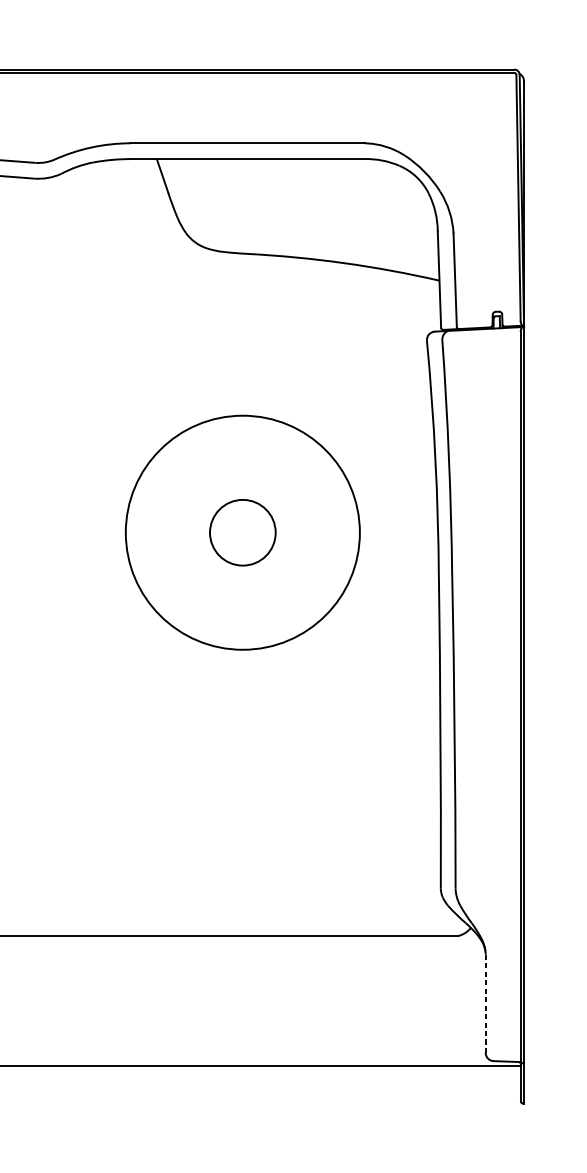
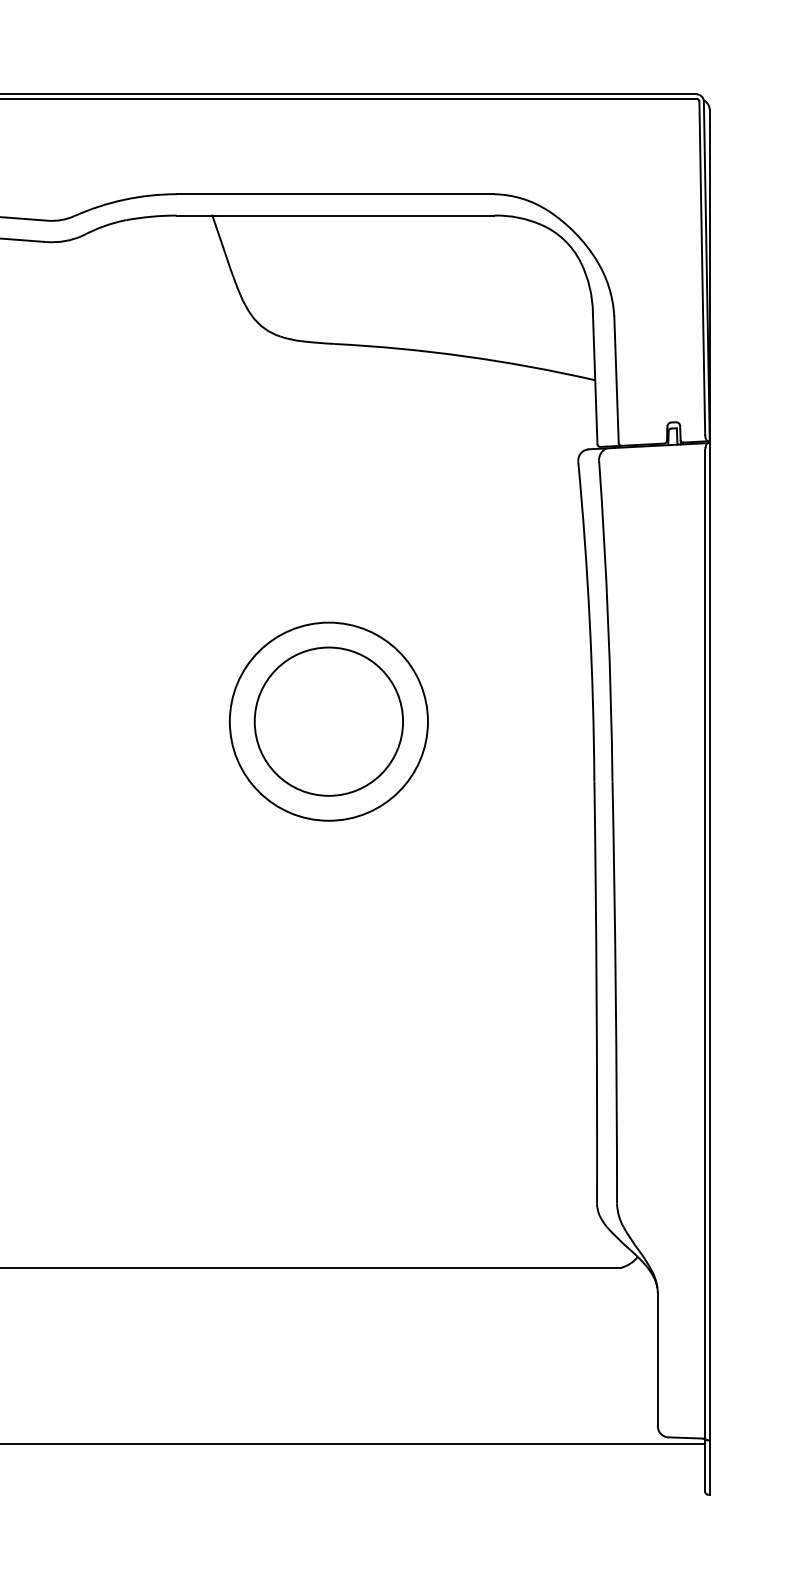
circle: (242, 532) -> (328, 721), size x0.62
circle: (242, 532) -> (328, 721), size x1.67
line: (485, 1004) -> (657, 1360), dashed -> solid

